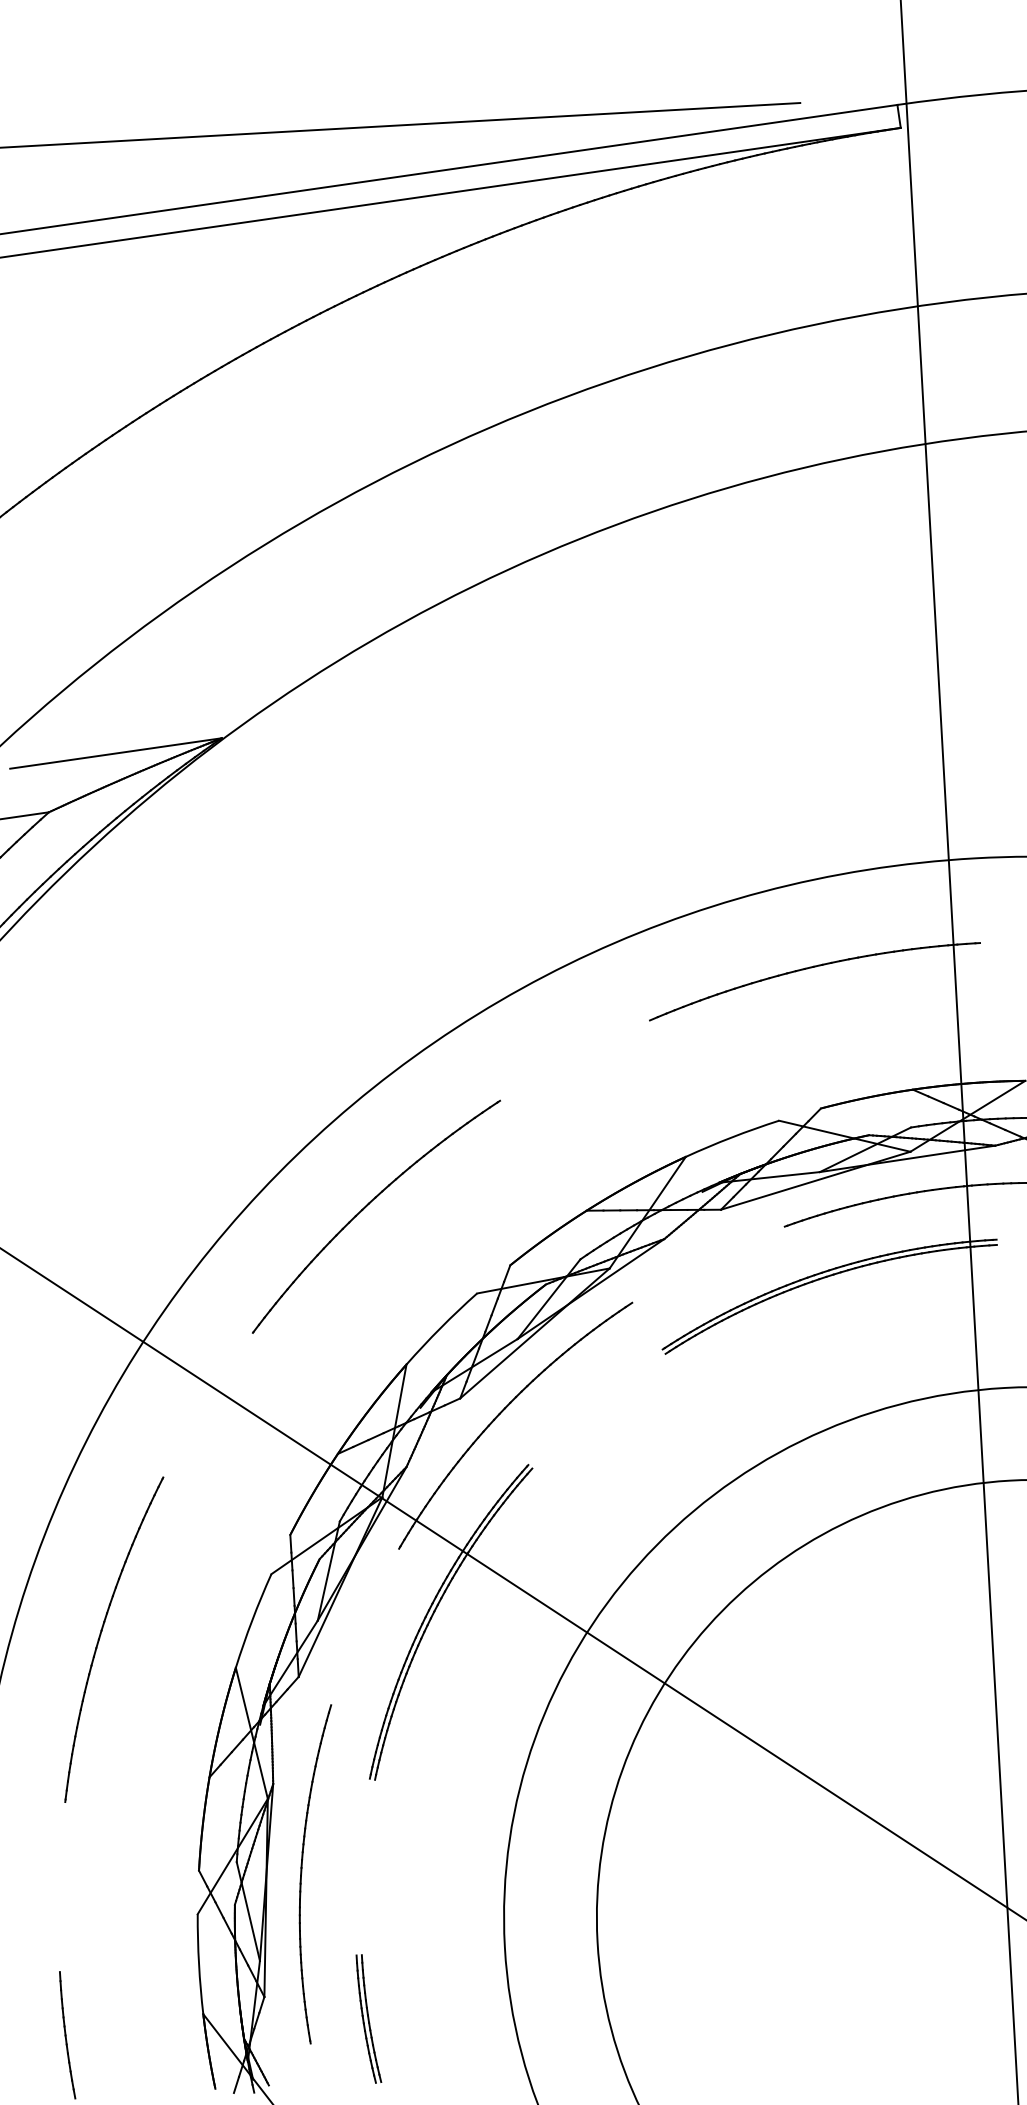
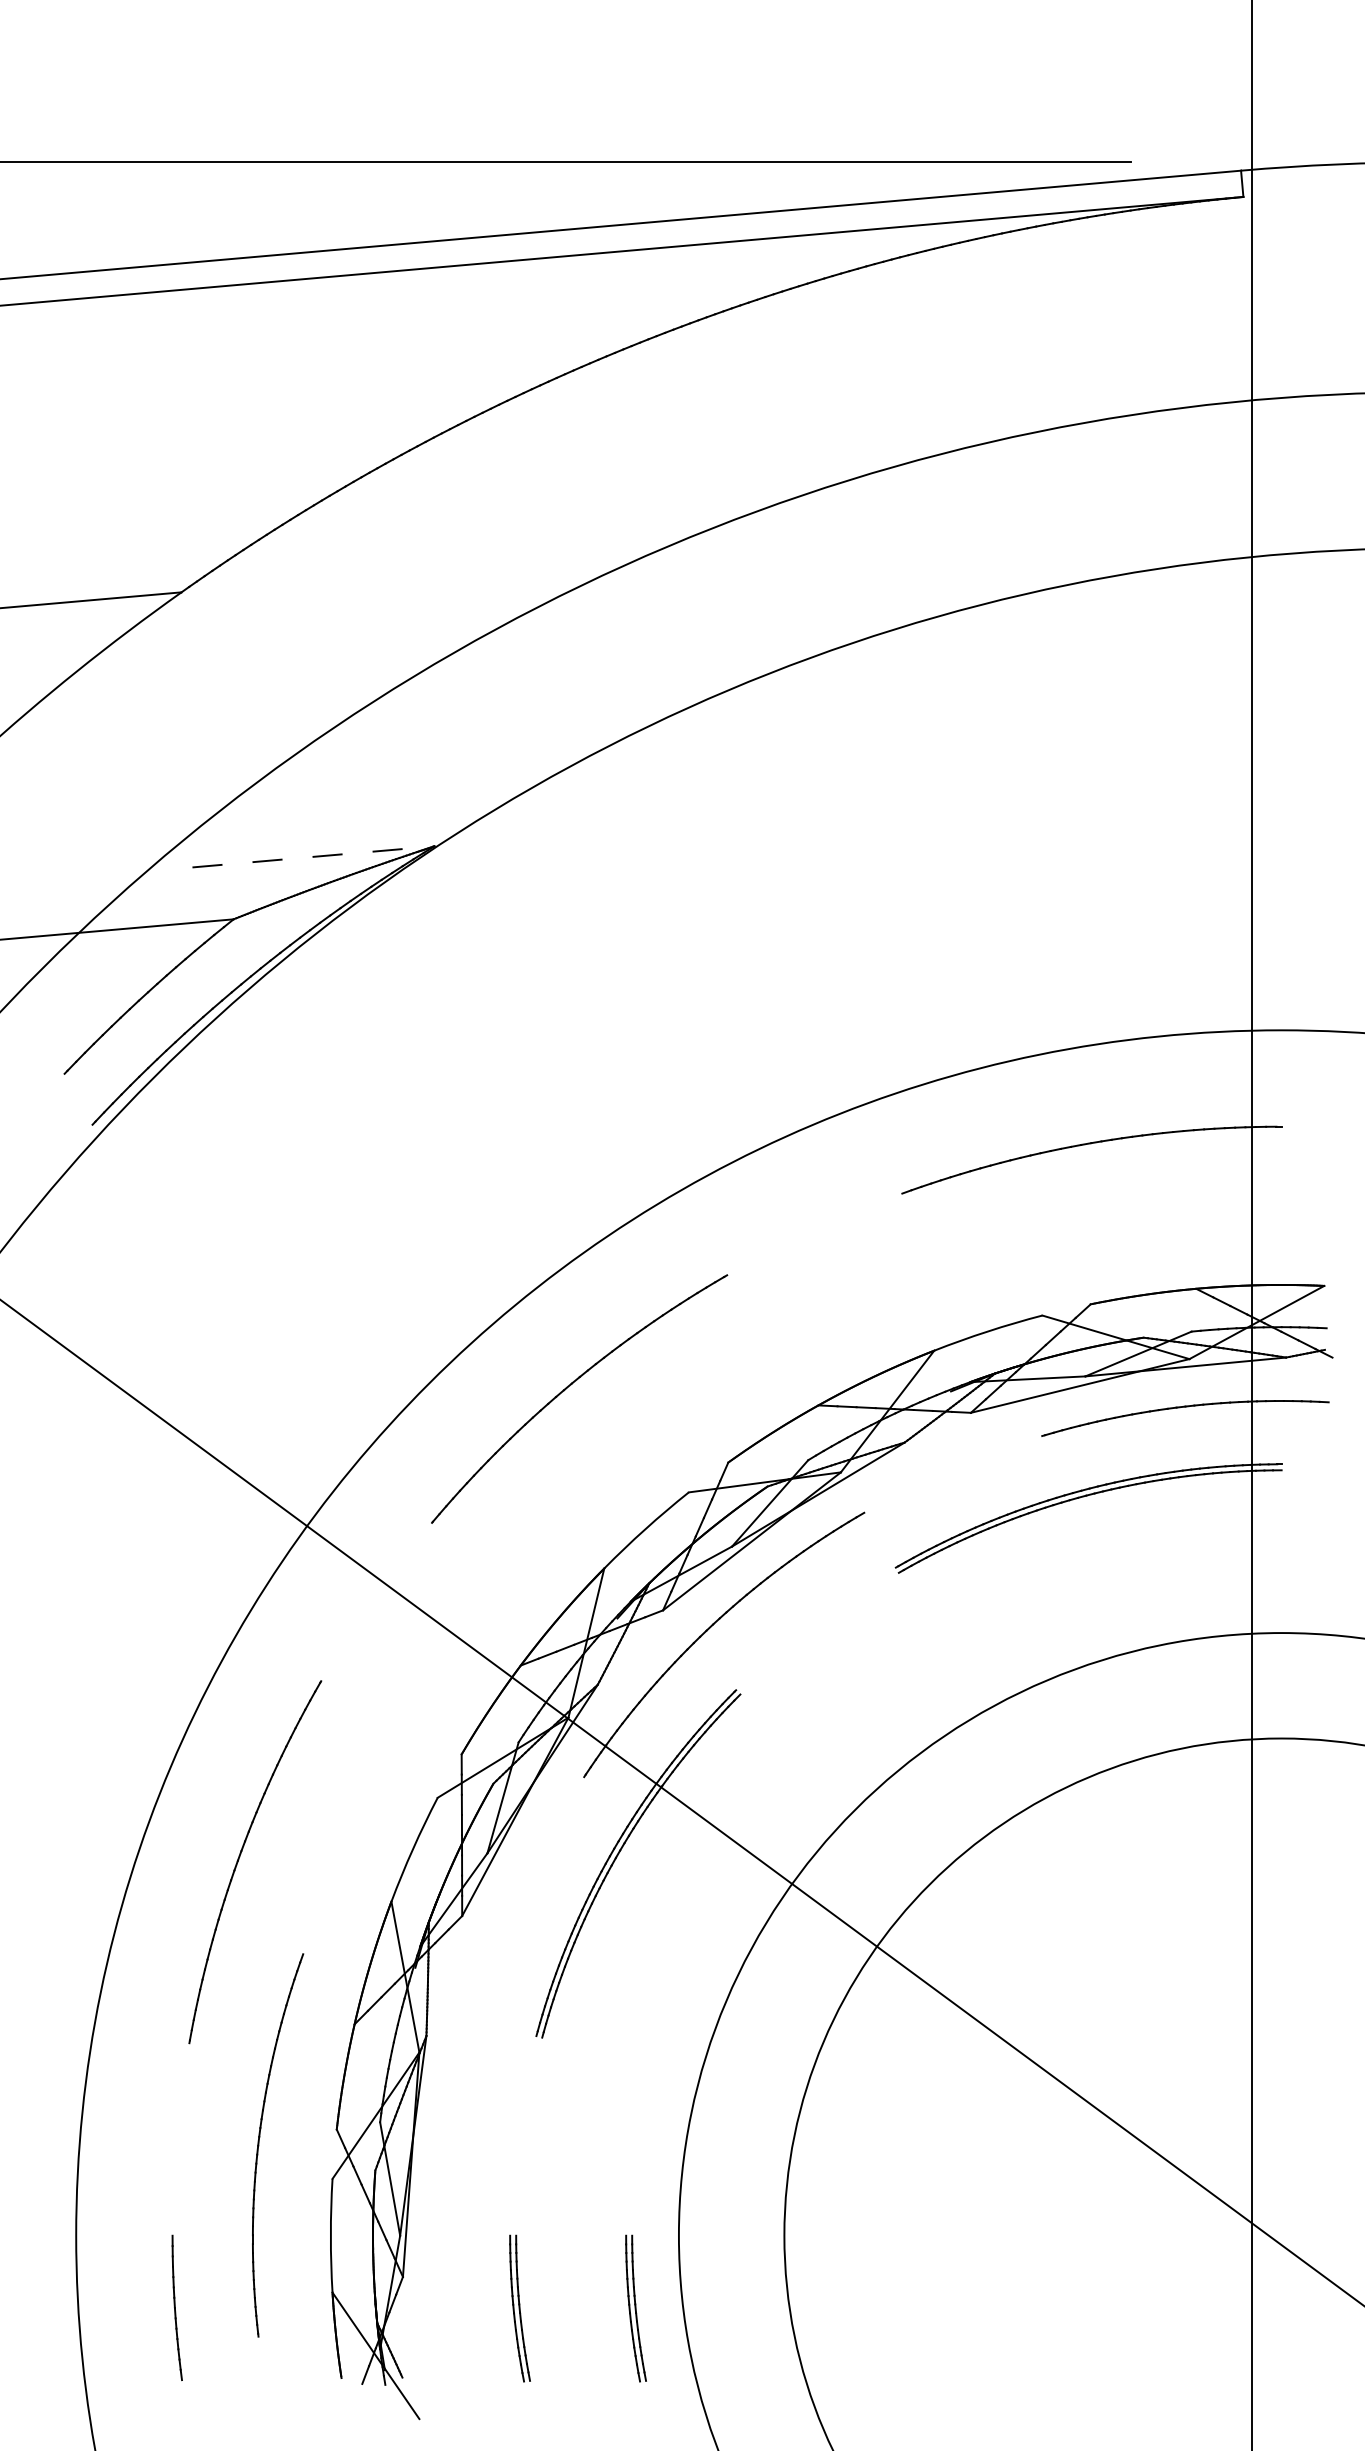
line: (116, 753) -> (313, 856), solid -> dashed
part: (302, 1875) -> (259, 2145), moved
part: (470, 2013) -> (635, 2308), added

